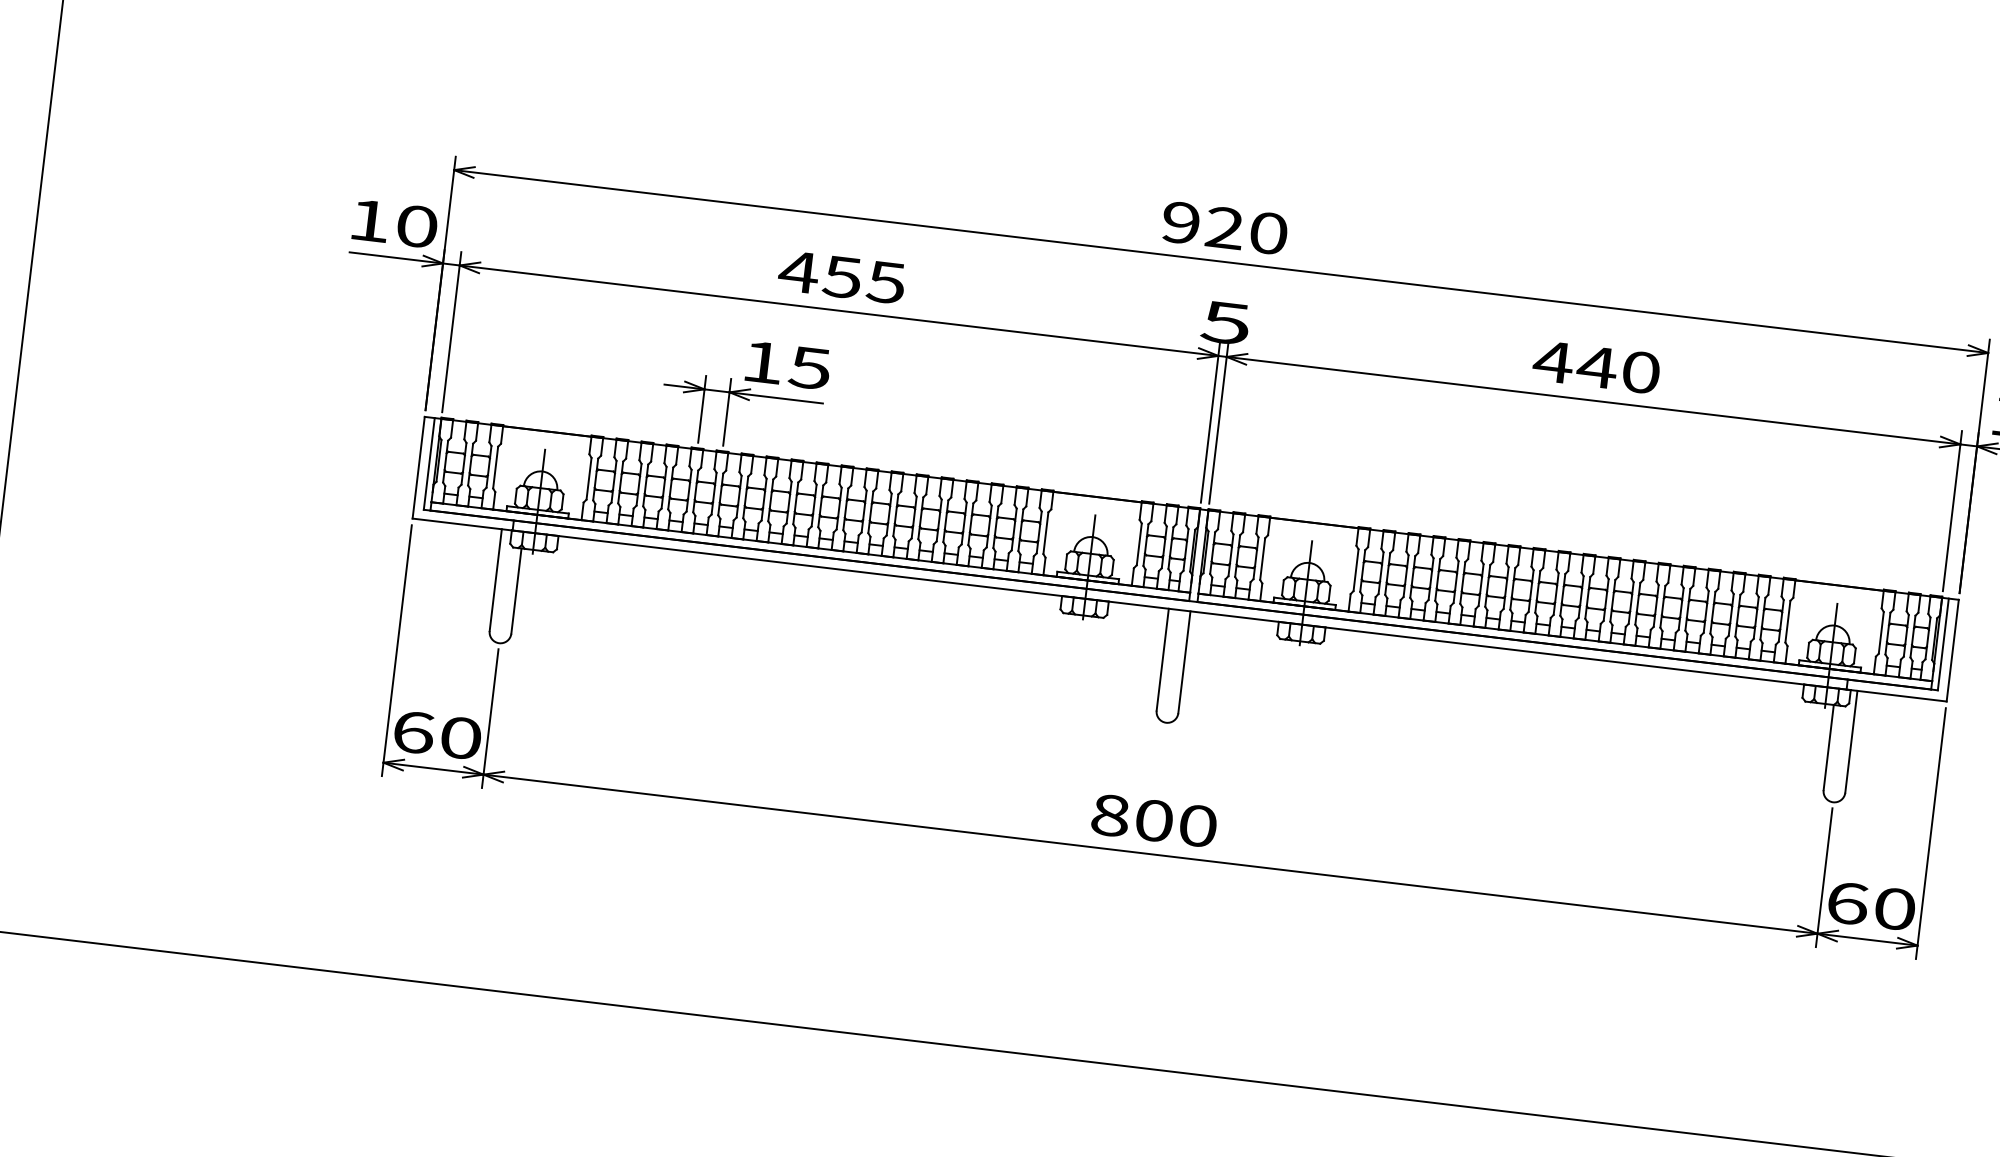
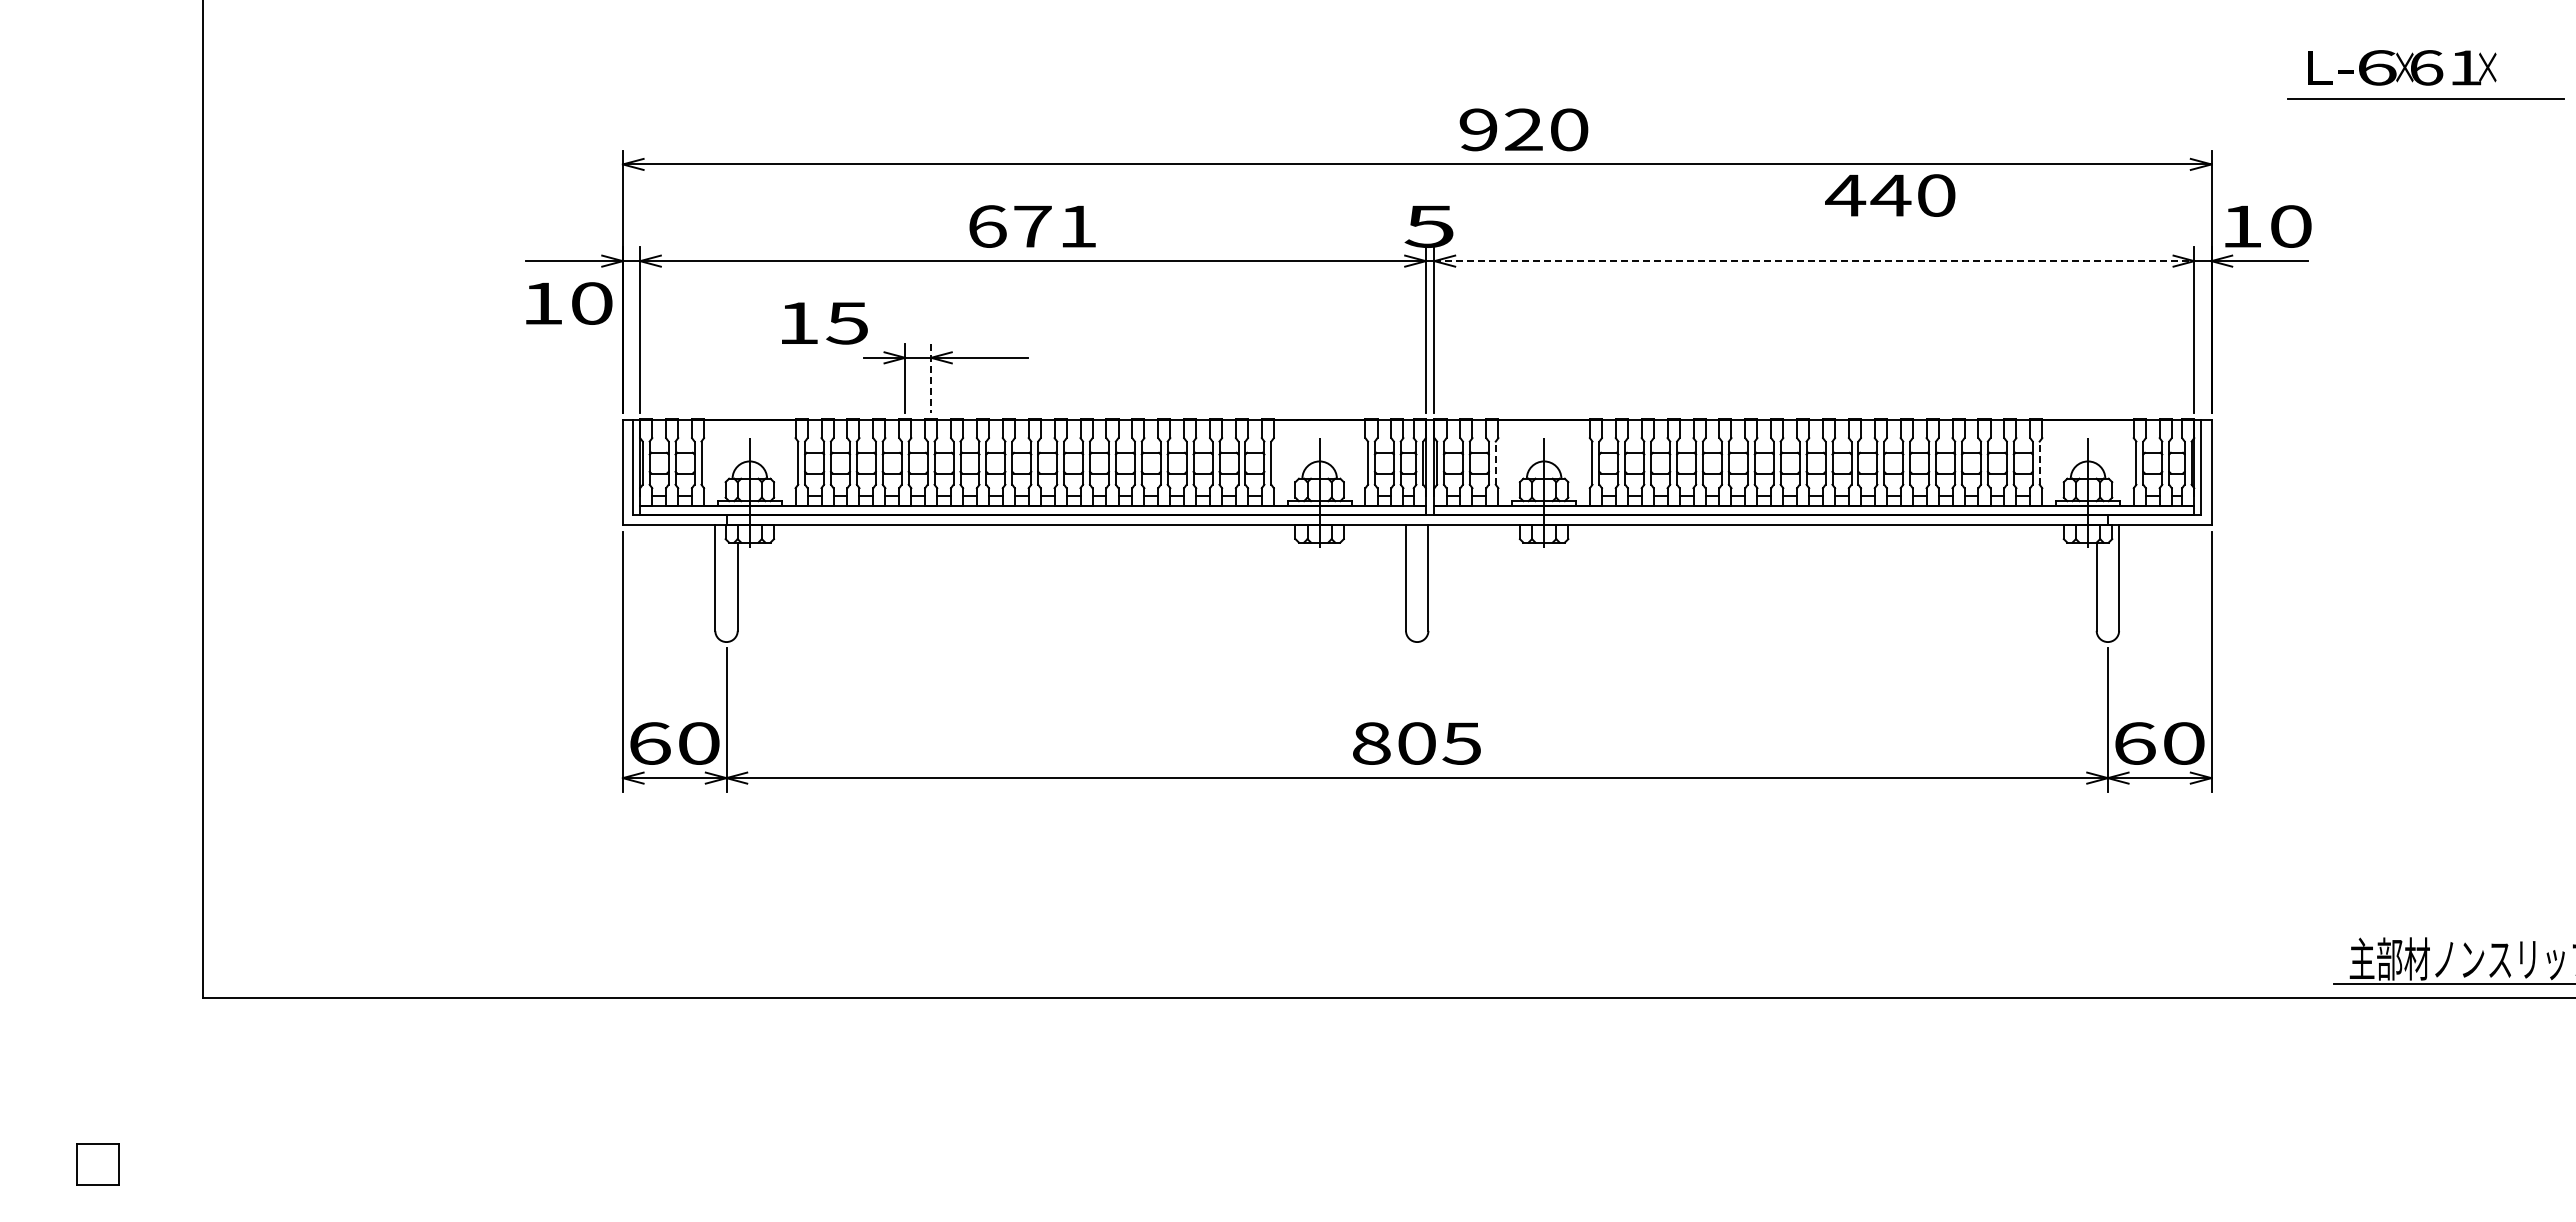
text: (395, 223) -> (569, 303), moved
text: (1224, 227) -> (1523, 129), moved
text: (841, 277) -> (1031, 226), 455 -> 671
text: (787, 365) -> (824, 323), moved
text: (1596, 367) -> (1890, 195), moved
line: (1593, 401) -> (1814, 261), solid -> dashed
line: (727, 412) -> (931, 378), solid -> dashed
line: (1262, 559) -> (1495, 463), solid -> dashed
line: (1787, 622) -> (2039, 463), solid -> dashed
text: (1197, 825) -> (1461, 743), 800 -> 805

